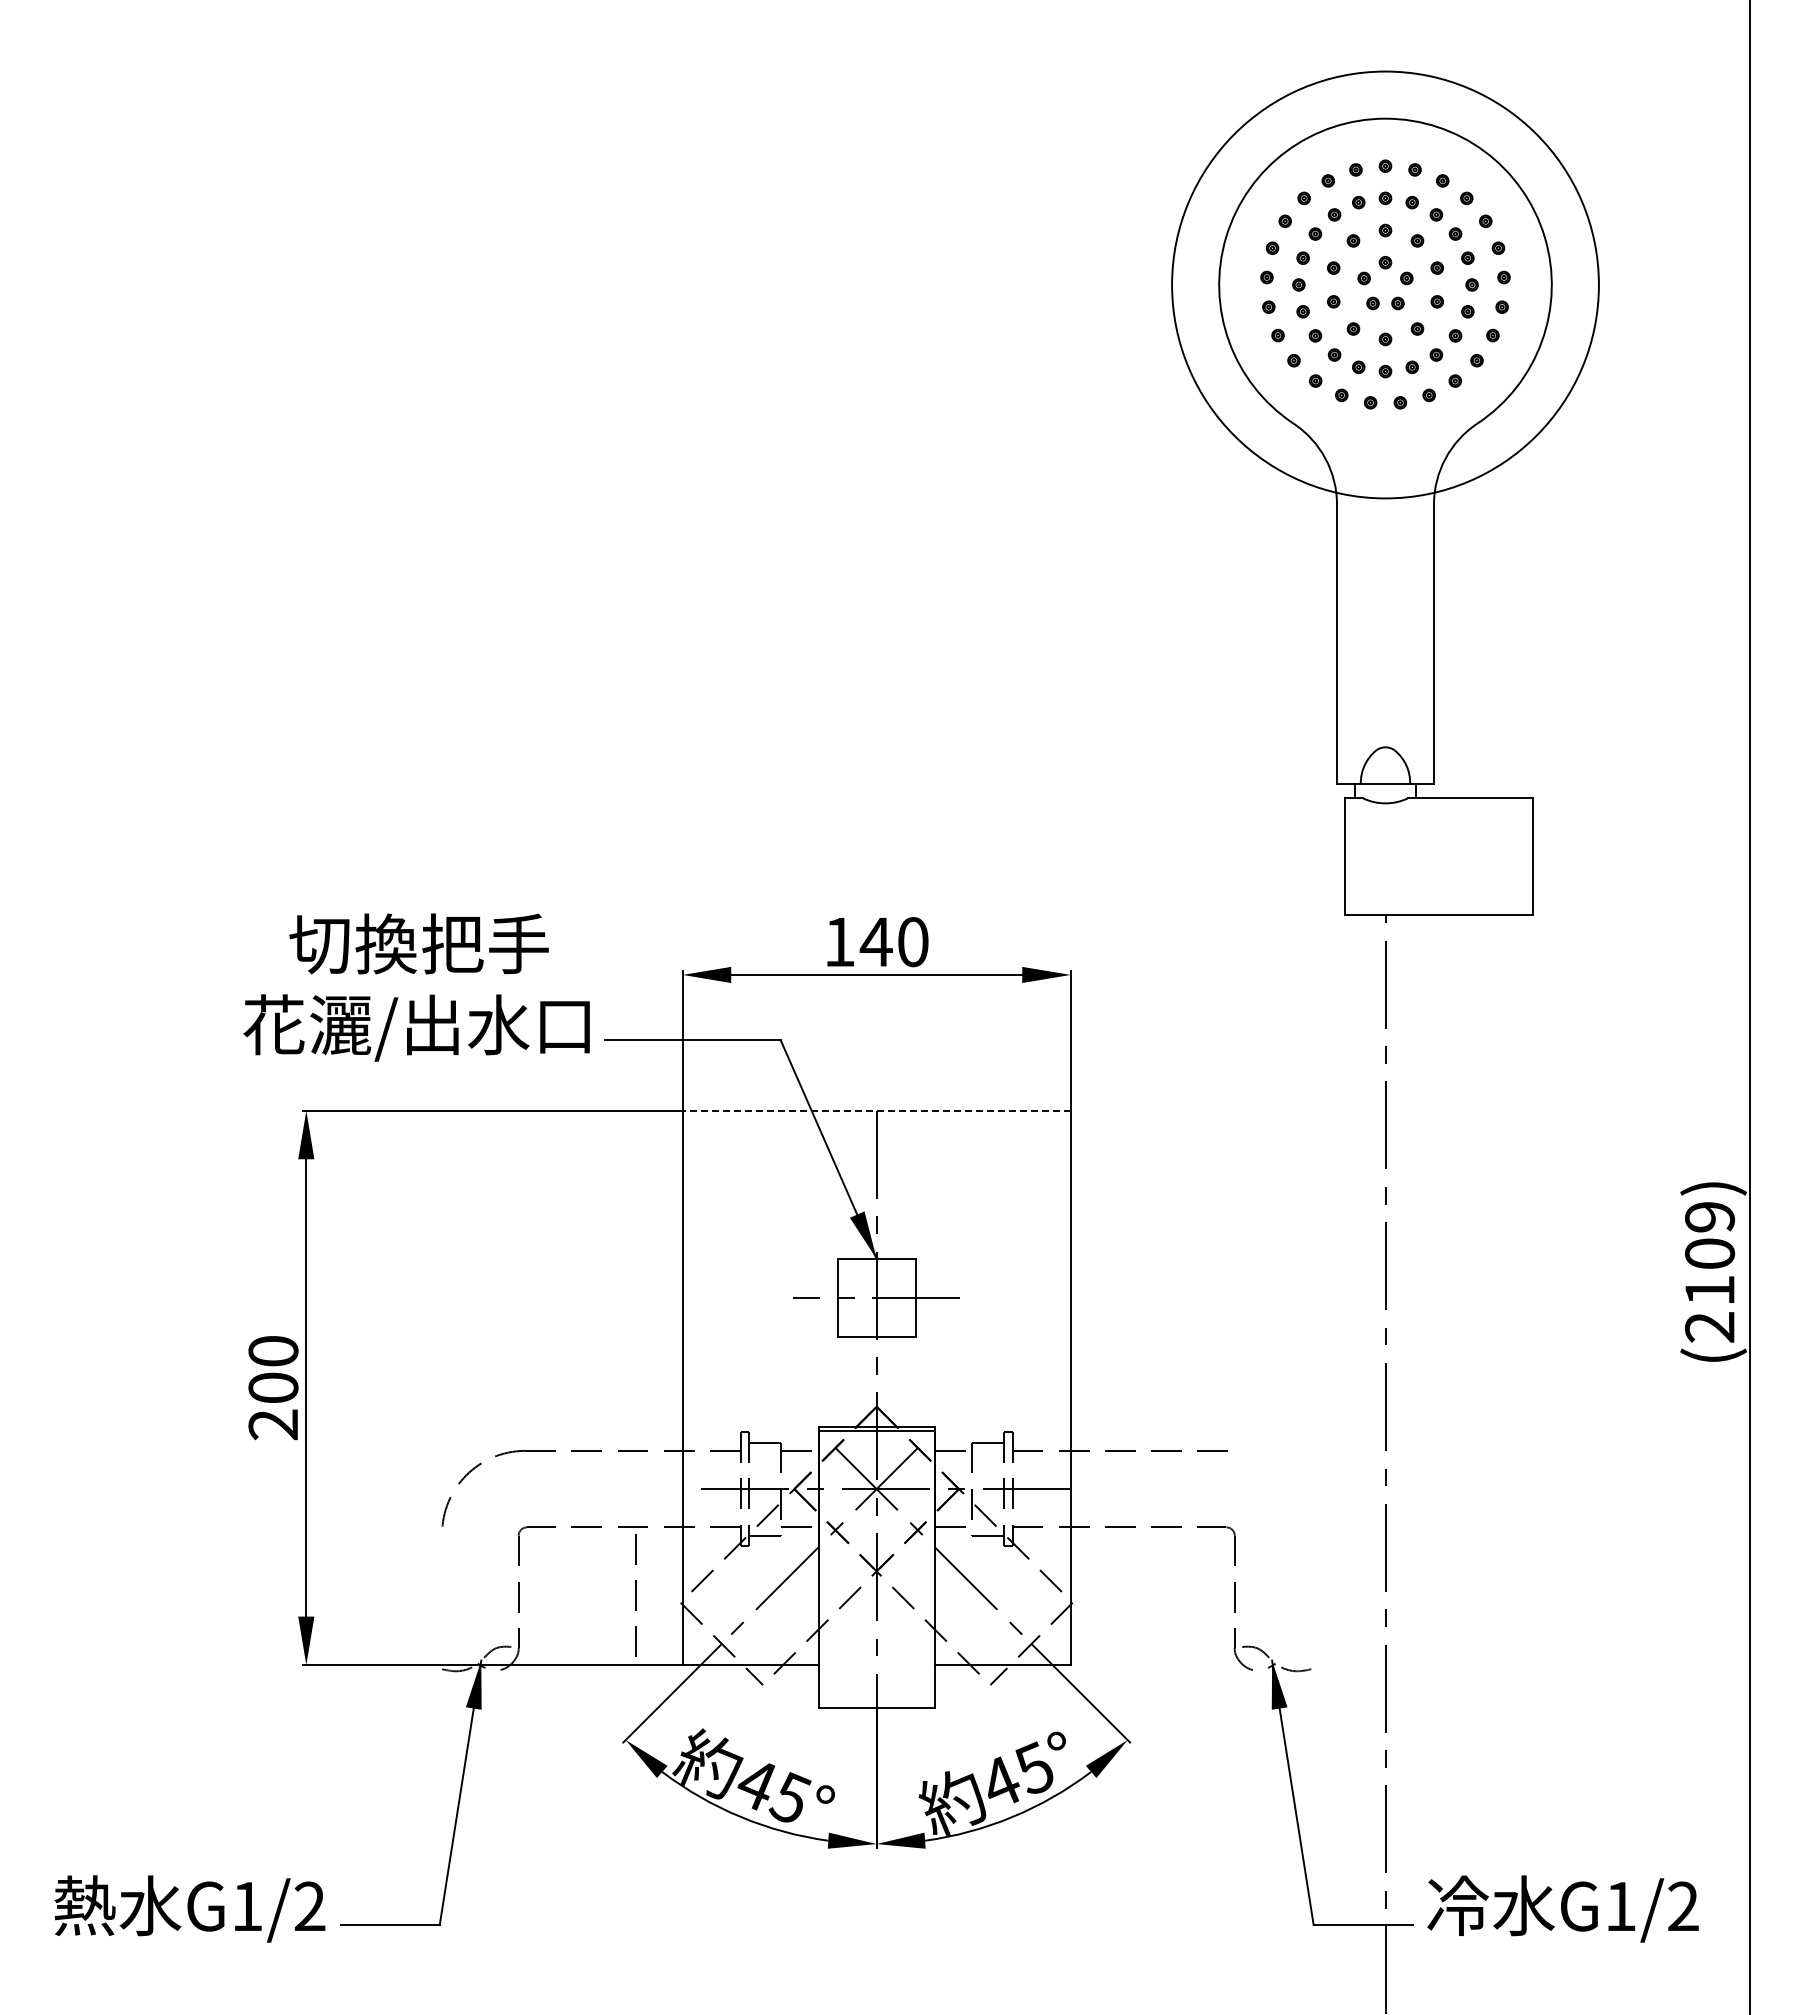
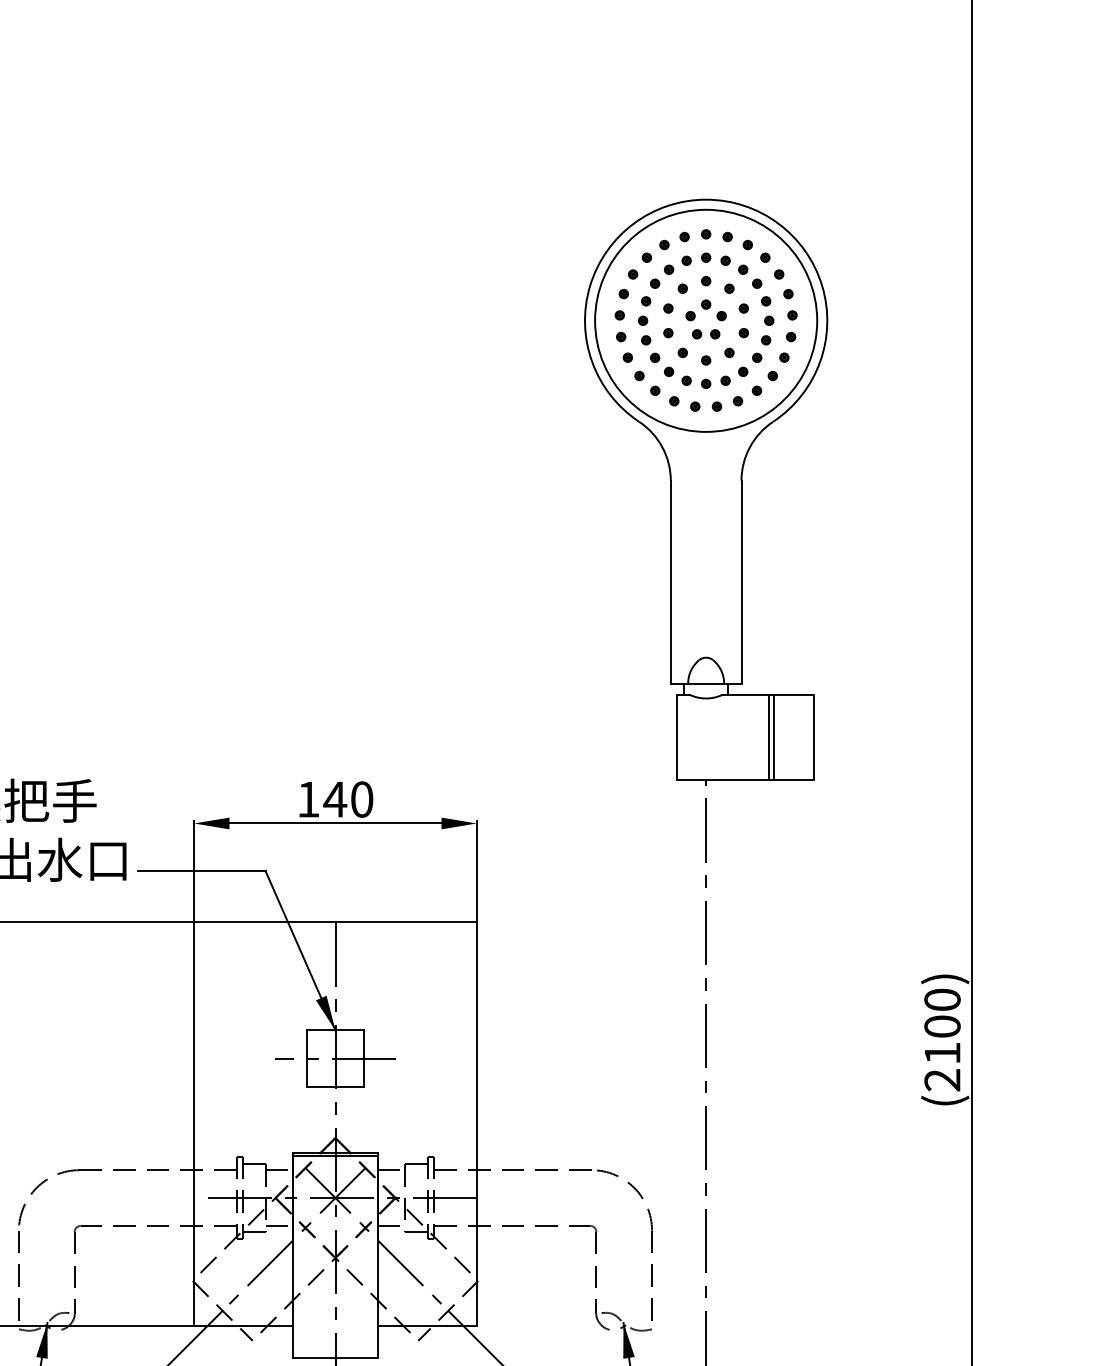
circle: (1385, 284) -> (706, 320), size x0.71
line: (1471, 856) -> (768, 737), added
line: (1478, 856) -> (773, 737), added
line: (876, 1110) -> (335, 922), dashed -> solid
text: (1710, 1217) -> (942, 1000), (2109) -> (2100)
part: (1310, 1553) -> (651, 1244), added
line: (635, 1595) -> (18, 1275), moved

